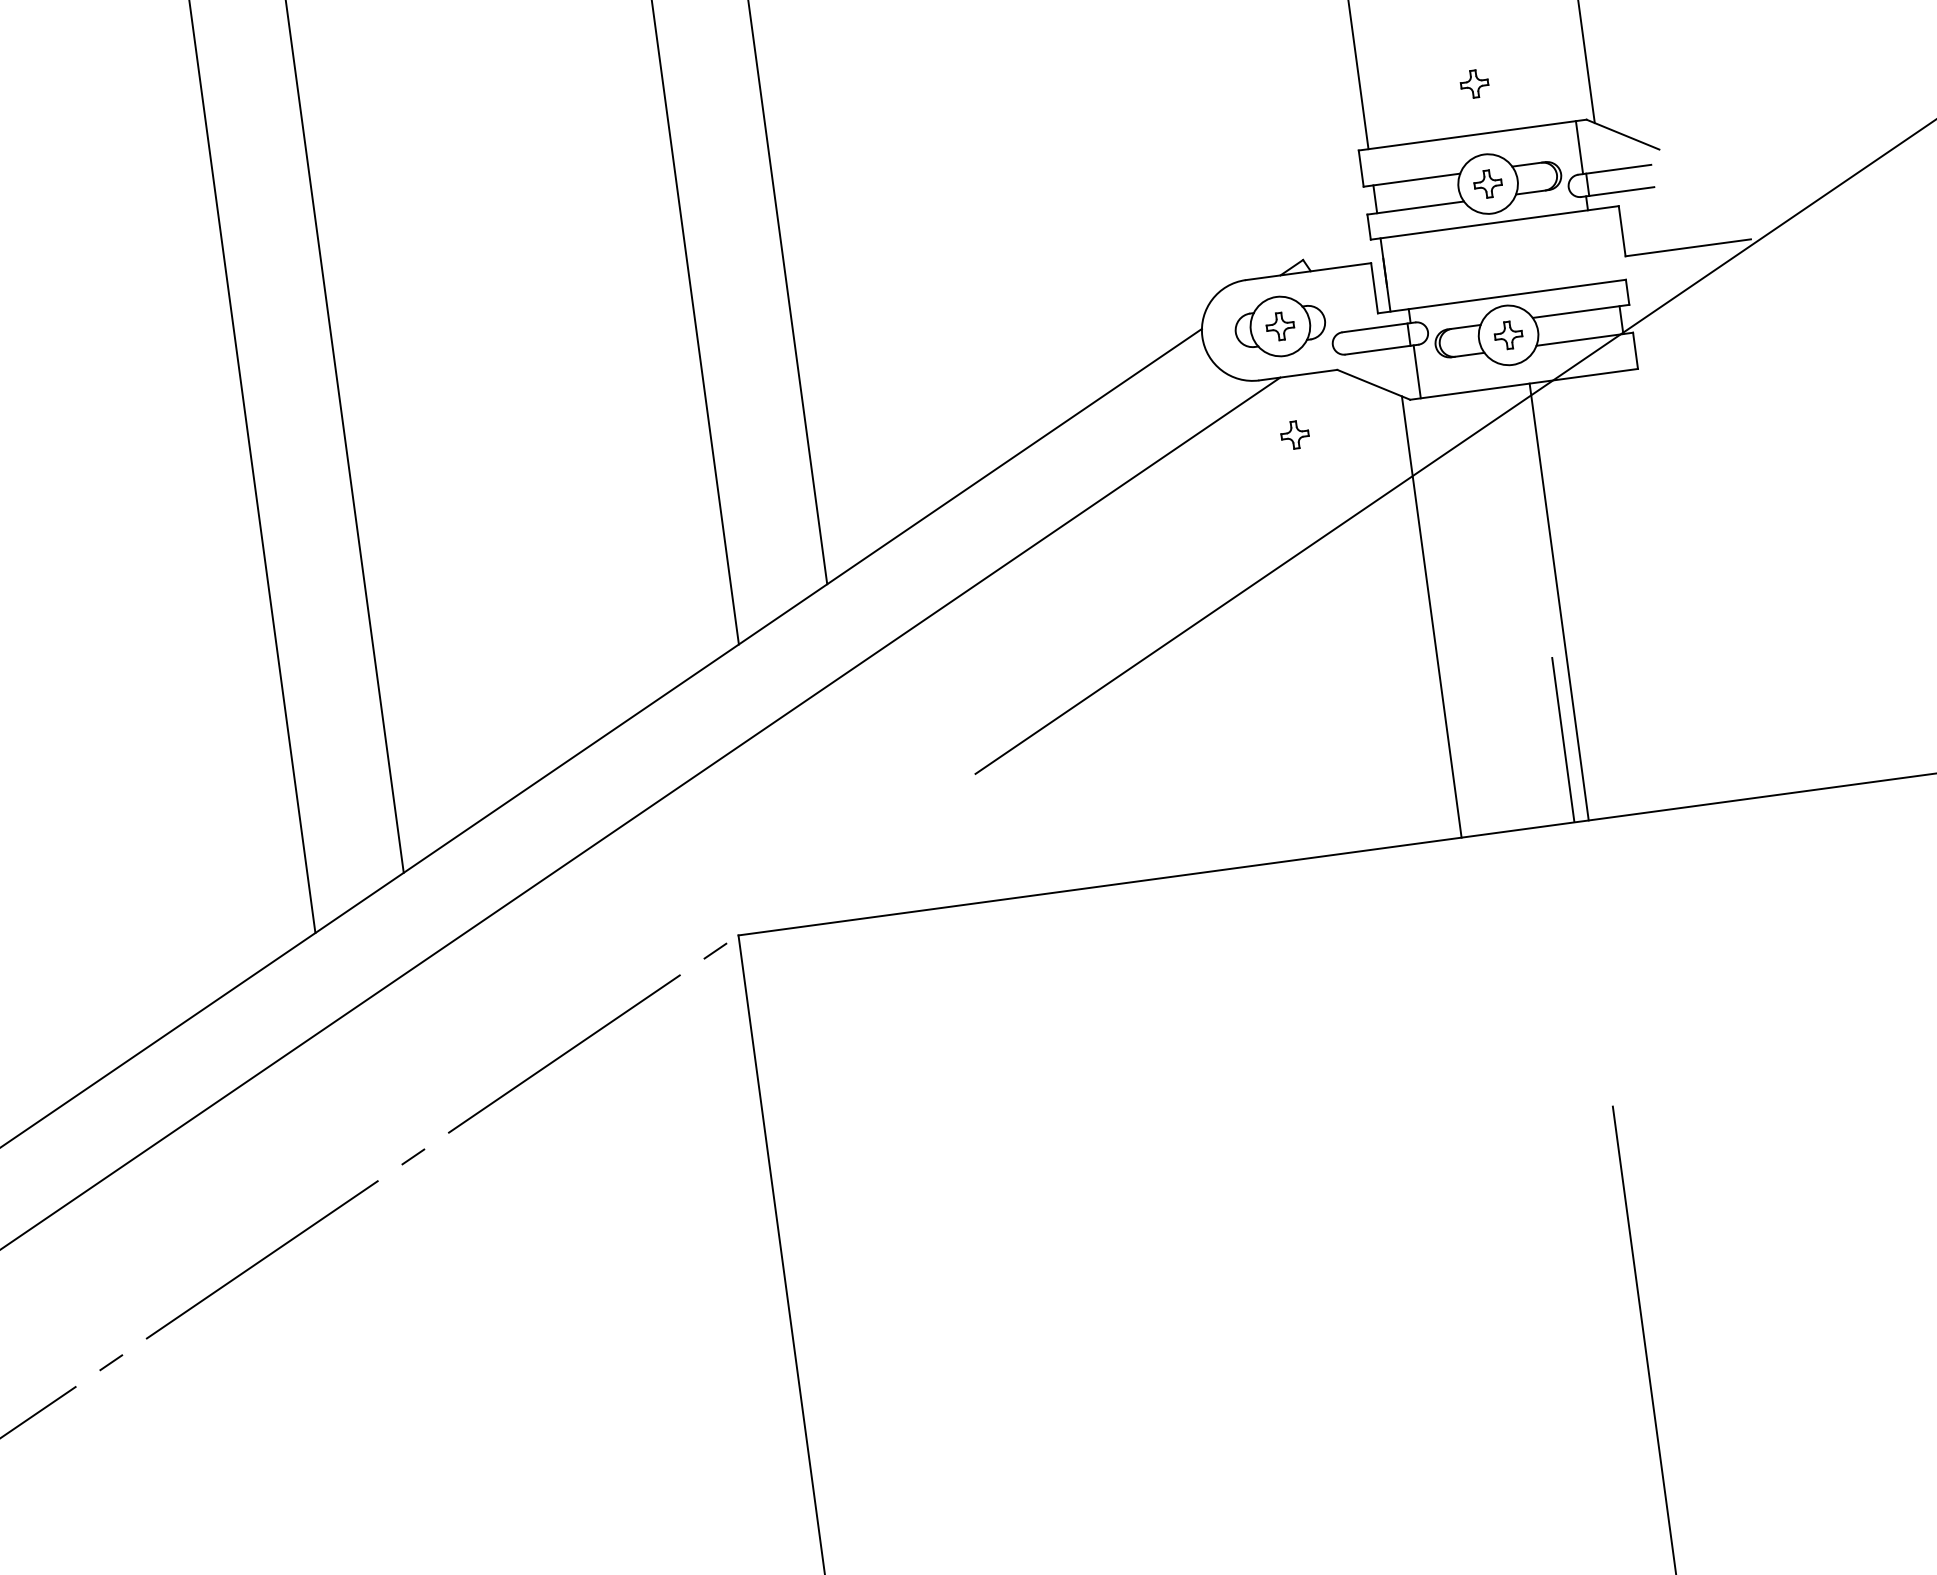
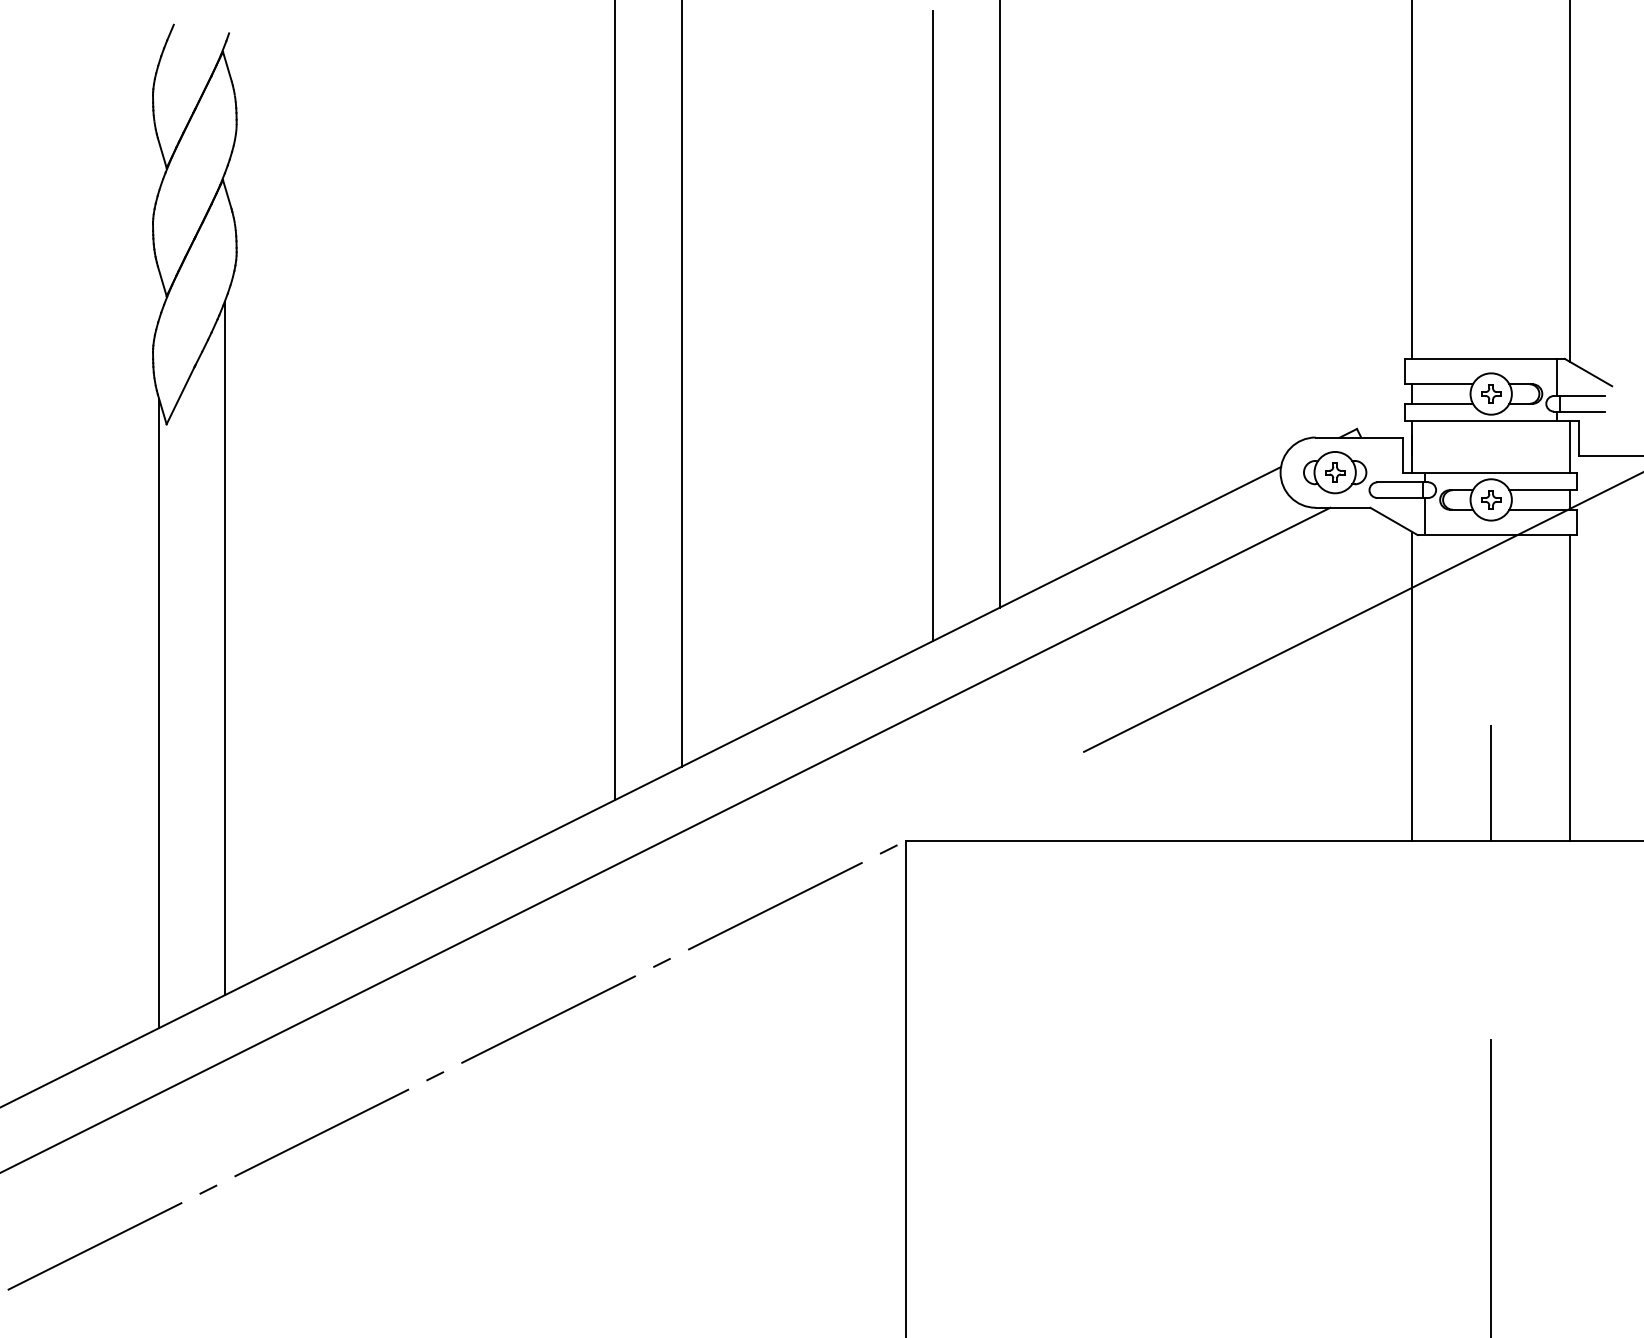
part: (1474, 83) -> (1491, 323), removed
line: (1611, 243) -> (1570, 446), added
part: (1295, 434) -> (1335, 548), removed
line: (1559, 601) -> (1570, 687), moved

